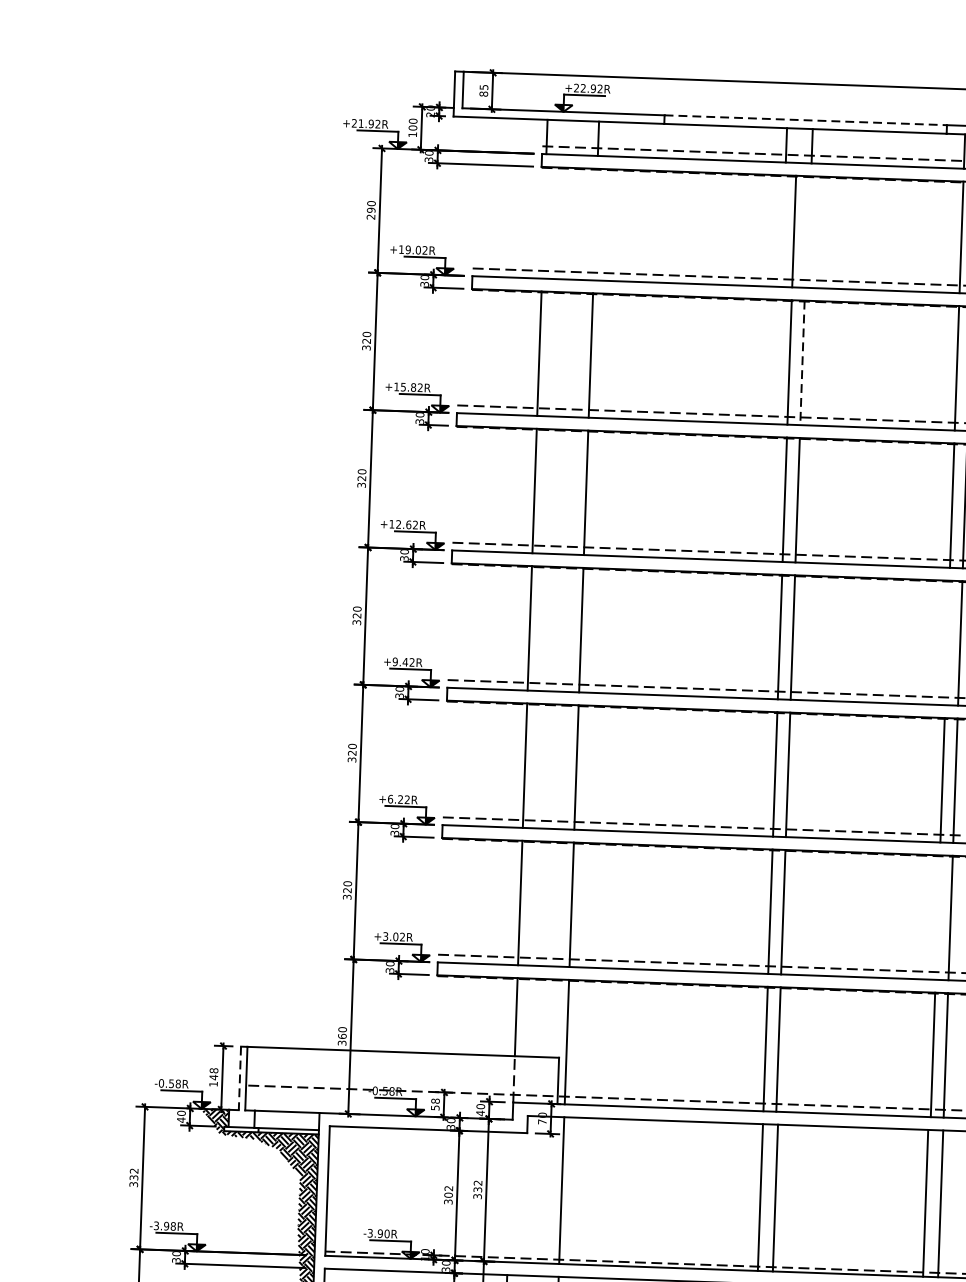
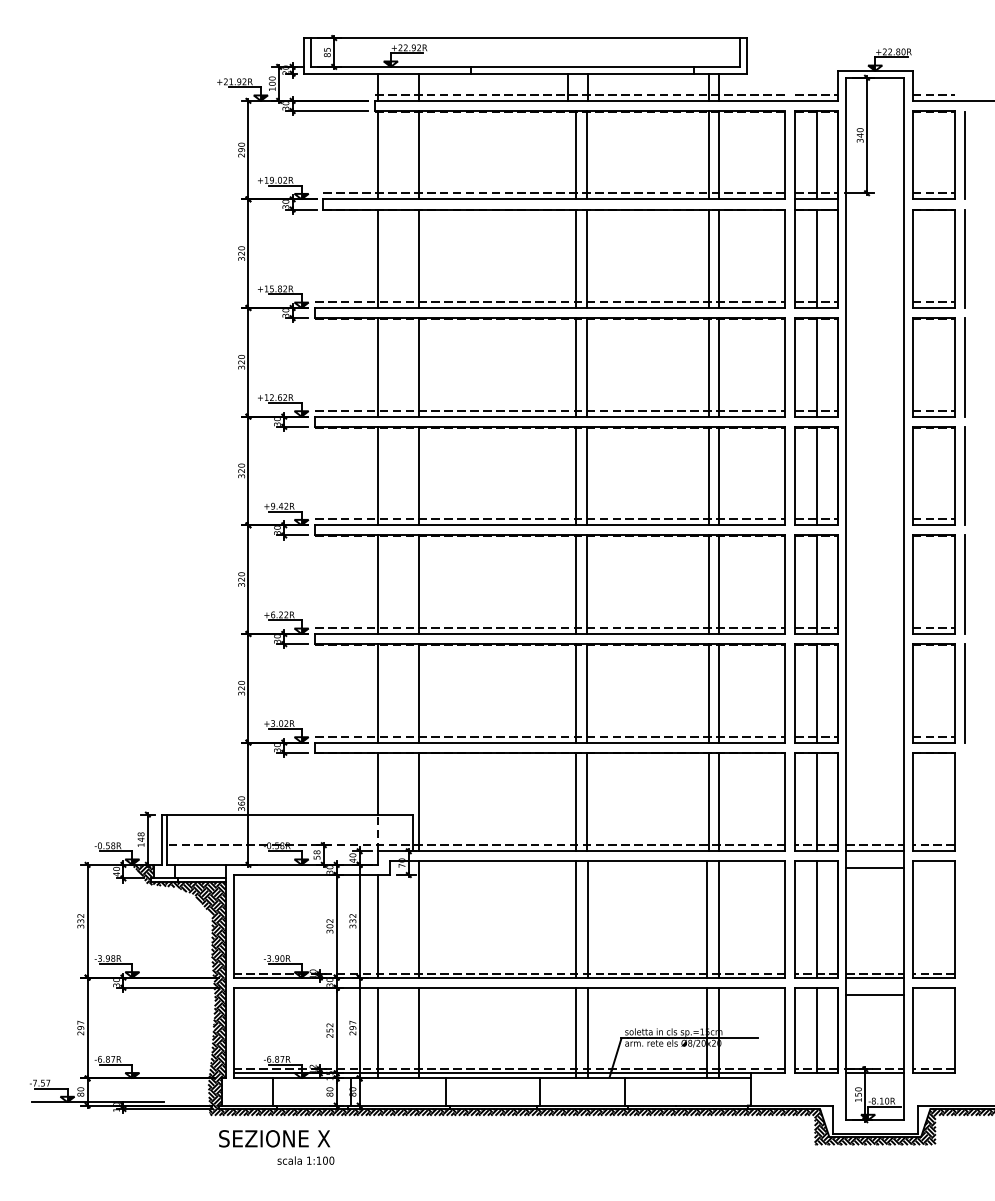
line: (805, 119) -> (582, 66), dashed -> solid
line: (544, 223) -> (378, 155), added
line: (595, 225) -> (419, 155), added
line: (806, 232) -> (586, 155), added
line: (802, 363) -> (586, 259), dashed -> solid
line: (946, 642) -> (708, 475), added
line: (937, 917) -> (708, 693), added
line: (239, 1079) -> (161, 840), dashed -> solid
line: (509, 1197) -> (378, 926), added

